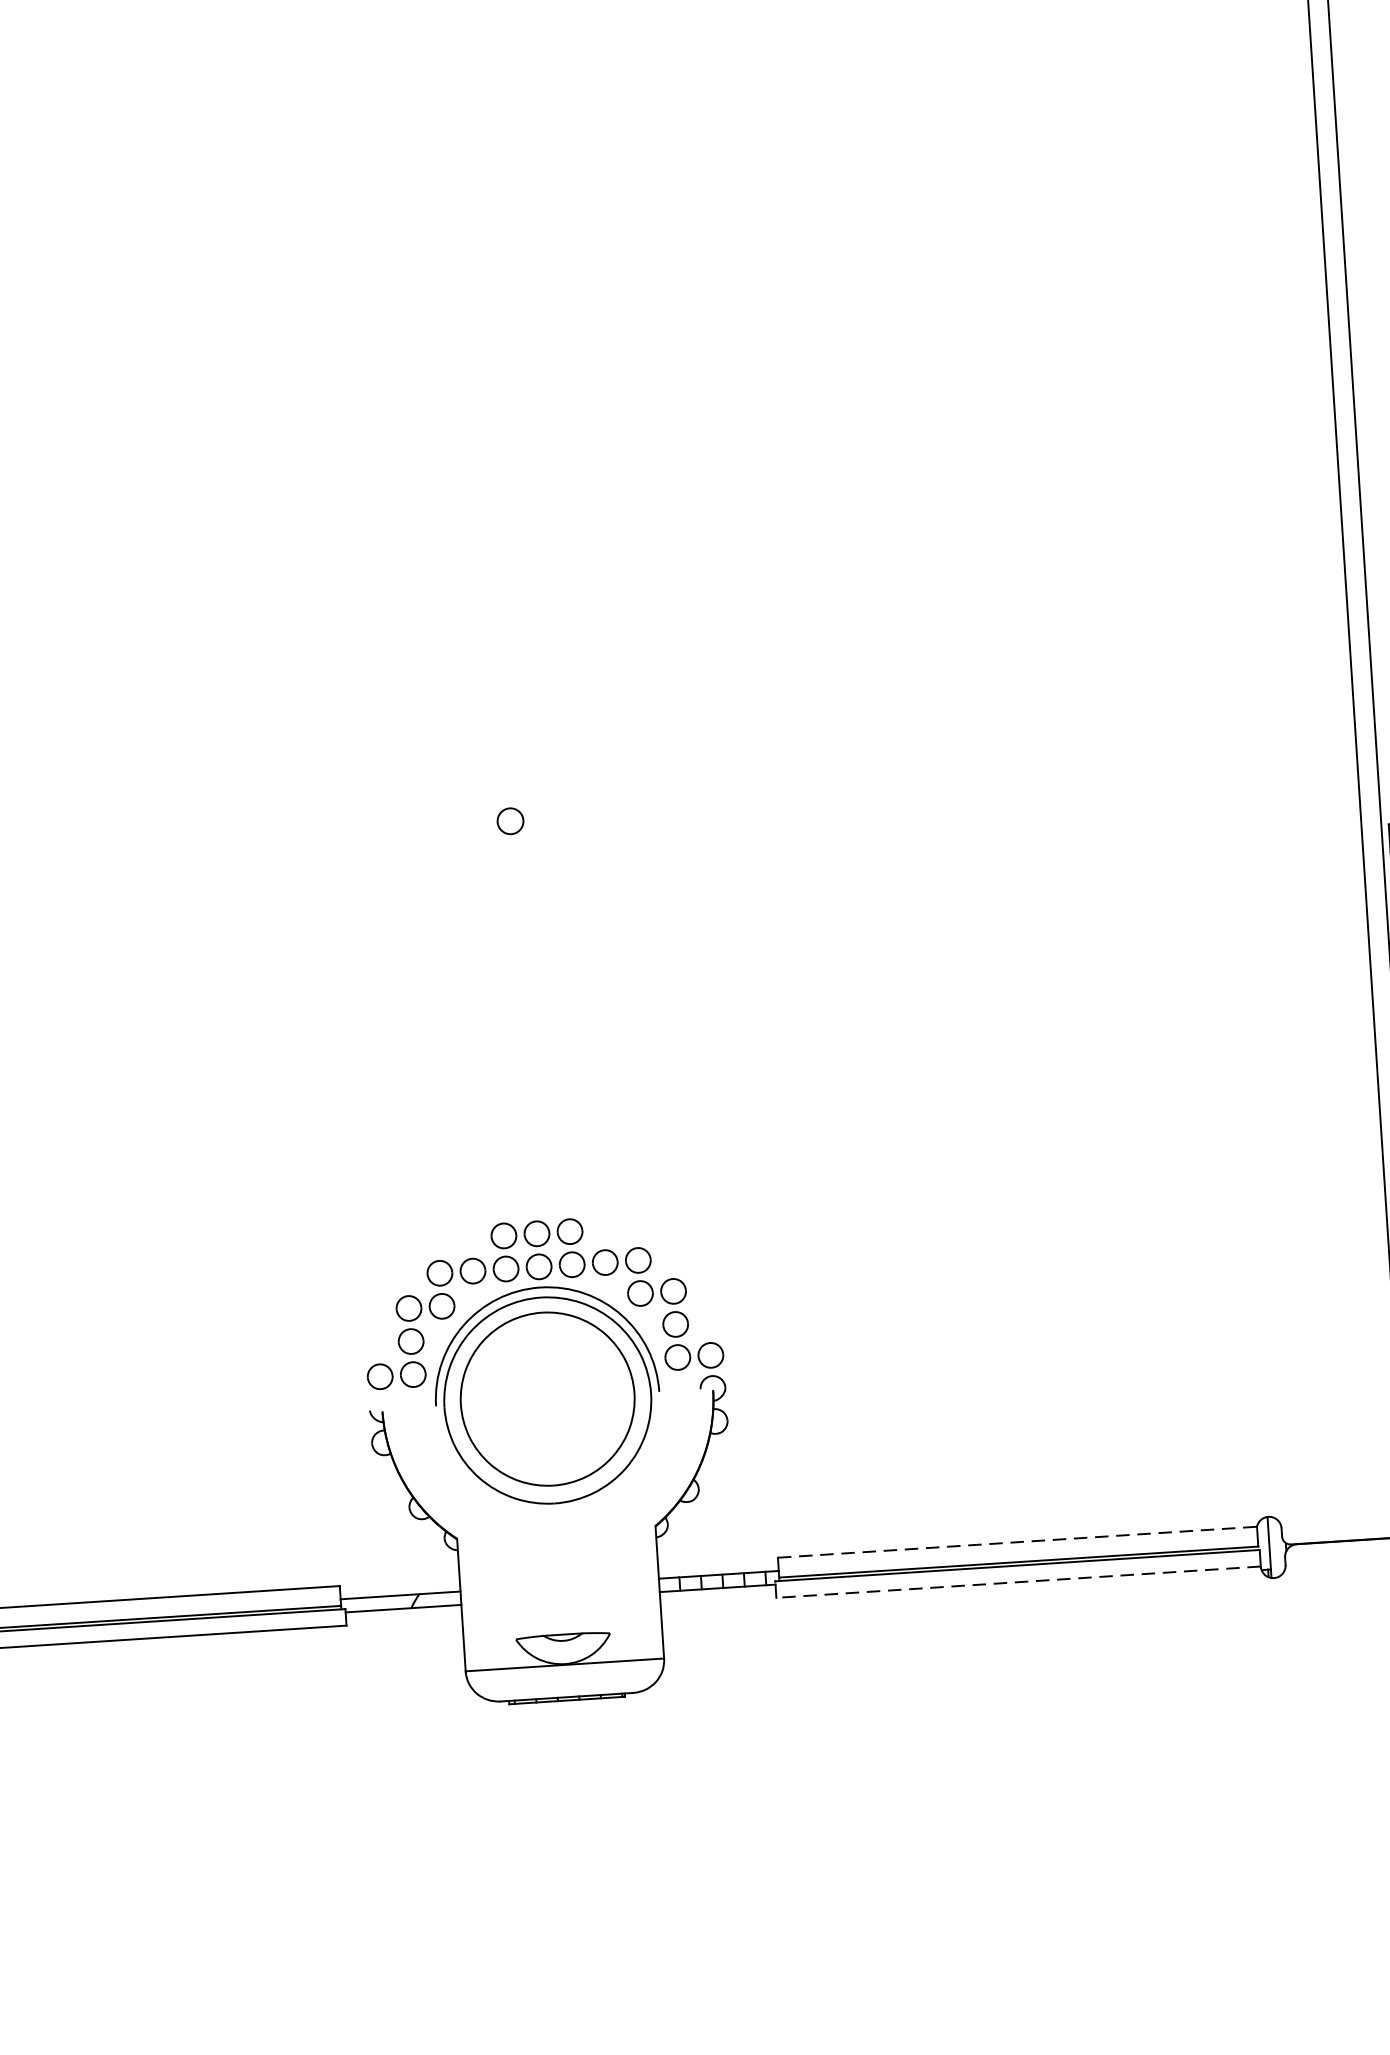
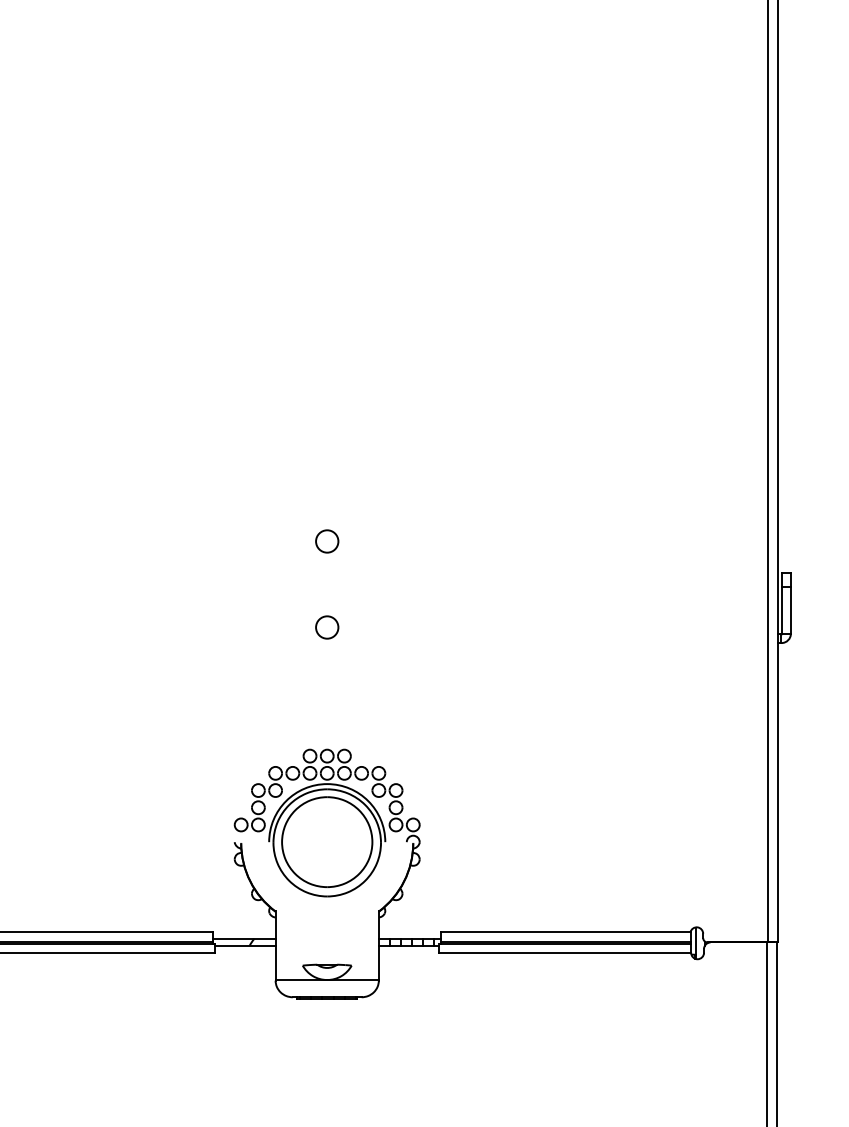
circle: (510, 821) -> (327, 541), size x1.67
circle: (521, 986) -> (327, 627), added
line: (1016, 1543) -> (565, 932), dashed -> solid
line: (1017, 1581) -> (564, 952), dashed -> solid

